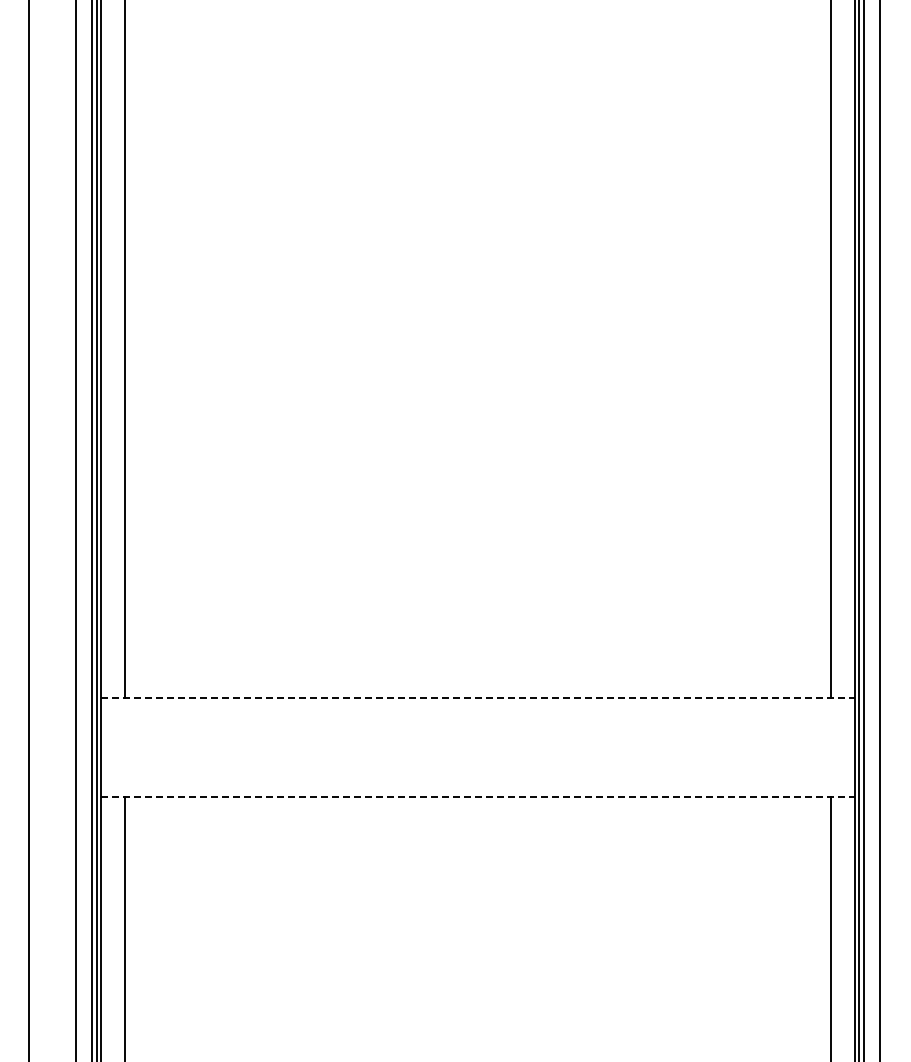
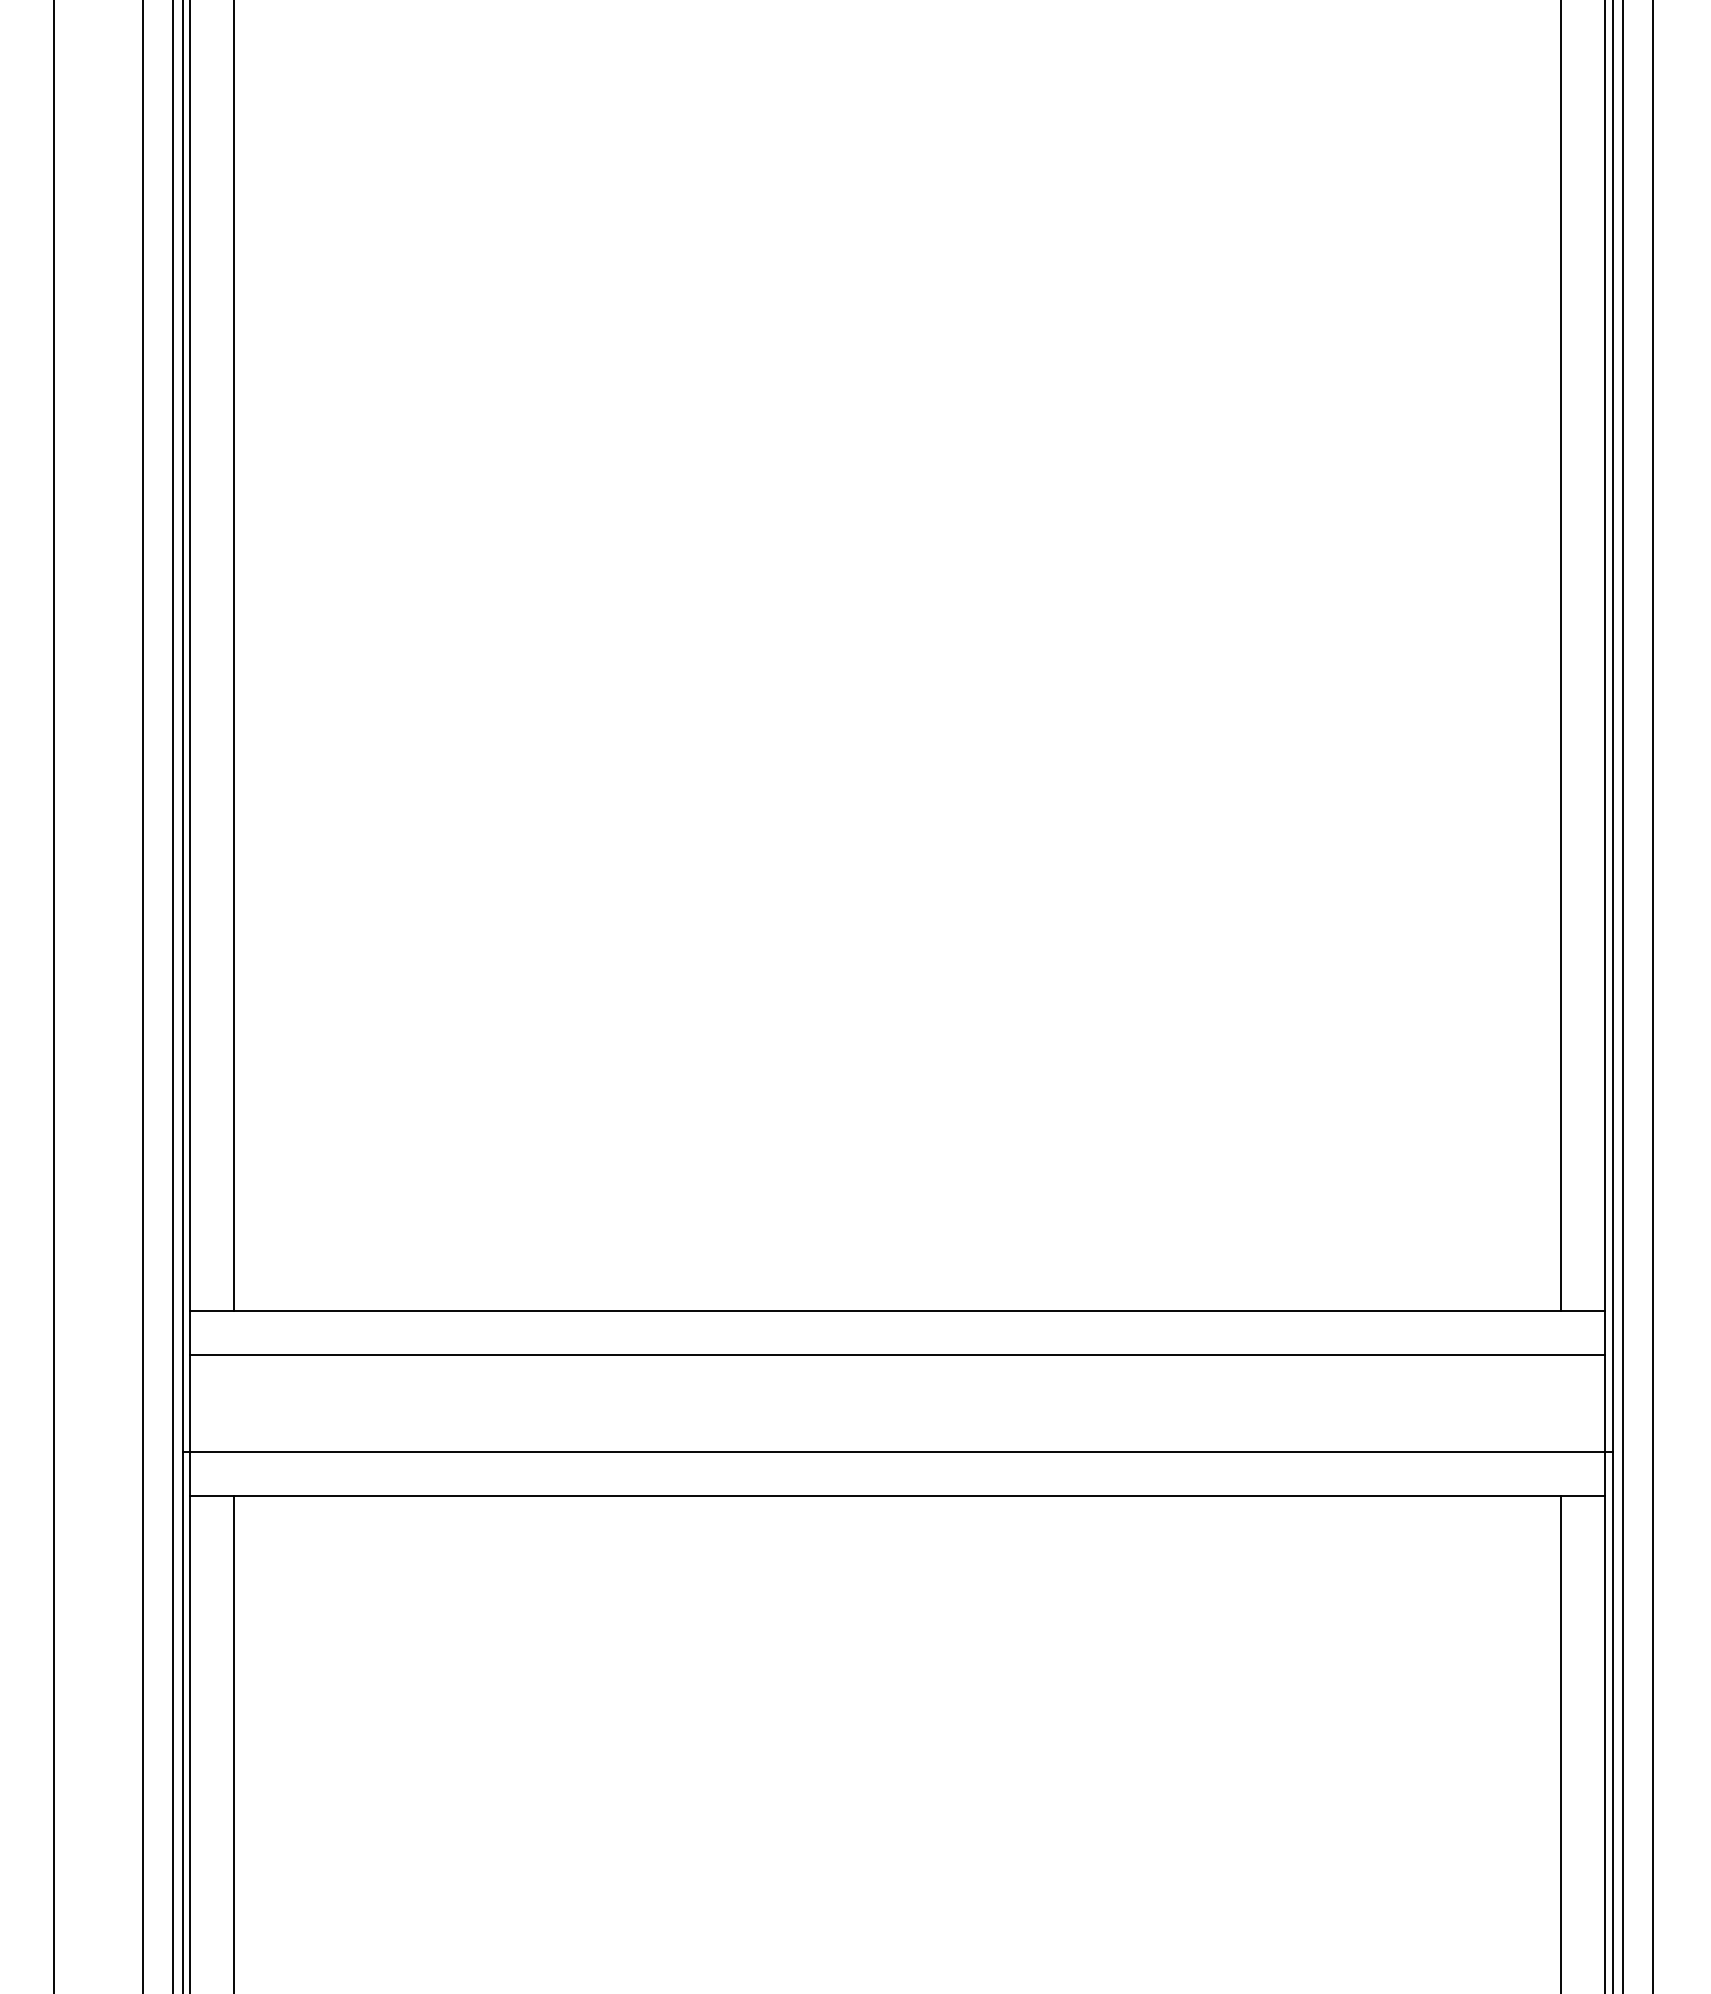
line: (478, 698) -> (898, 1311), dashed -> solid
line: (477, 721) -> (896, 1354), added
line: (477, 773) -> (896, 1452), added
line: (478, 796) -> (898, 1495), dashed -> solid

